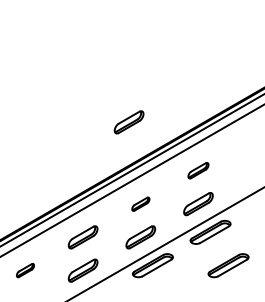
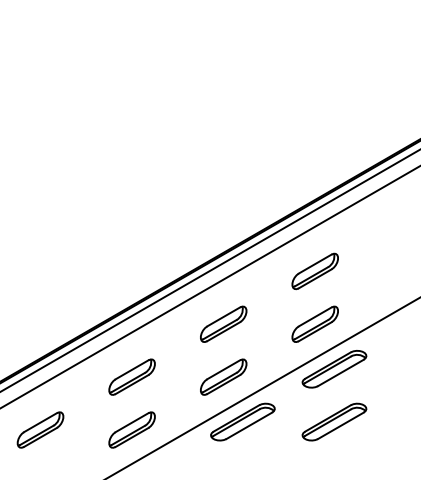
part: (128, 122) -> (204, 194), removed
part: (198, 170) -> (315, 270), size x1.43
part: (140, 204) -> (223, 324), size x1.67
part: (228, 265) -> (334, 421), moved
part: (25, 270) -> (40, 429), size x1.67

